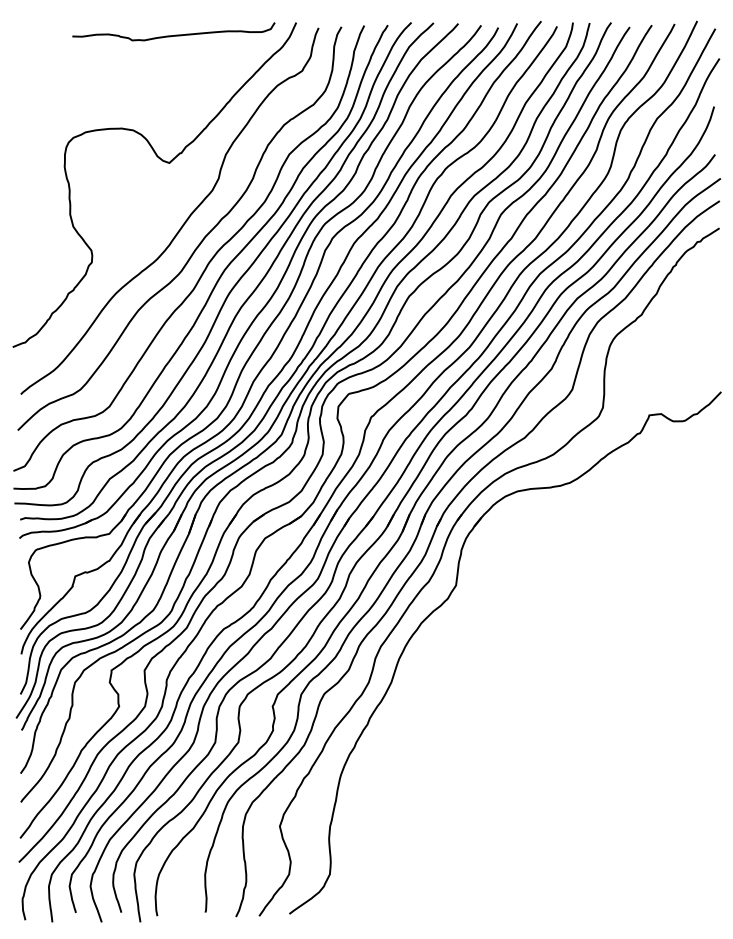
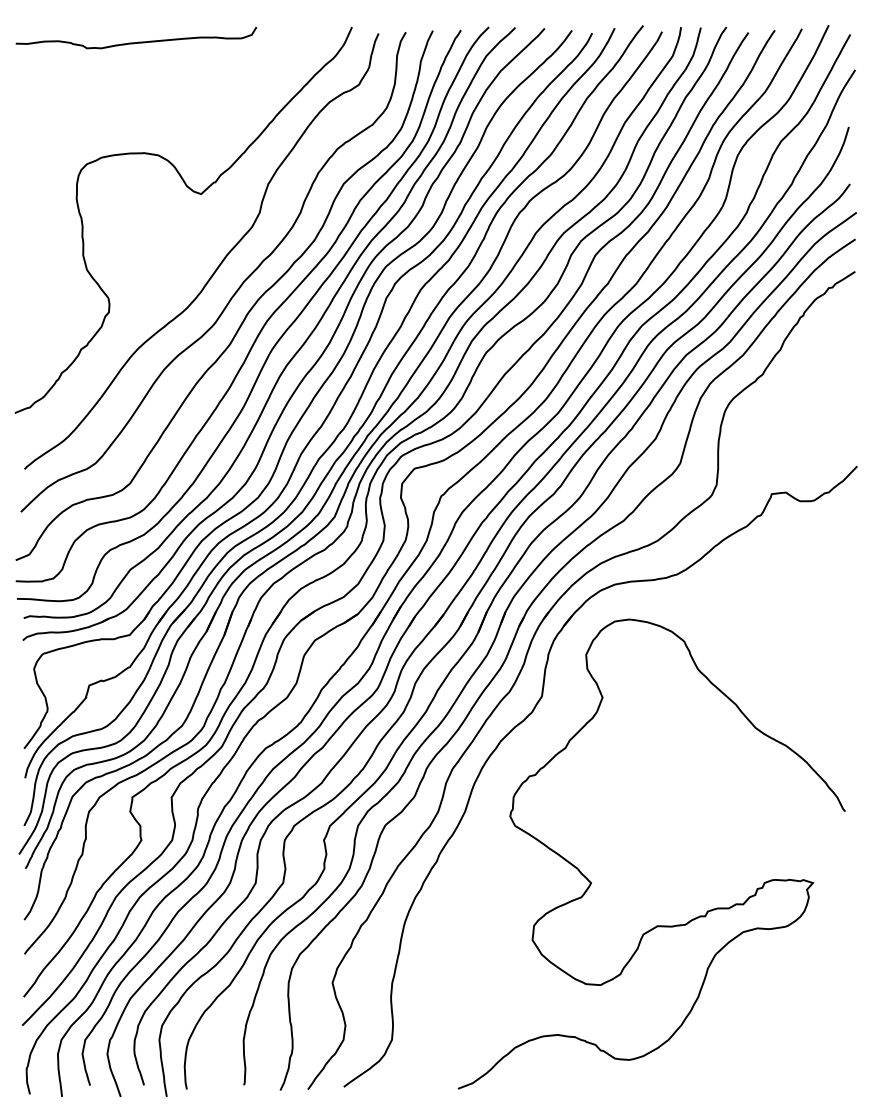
curve: (175, 34) -> (138, 41), moved
curve: (497, 742) -> (591, 882), added

